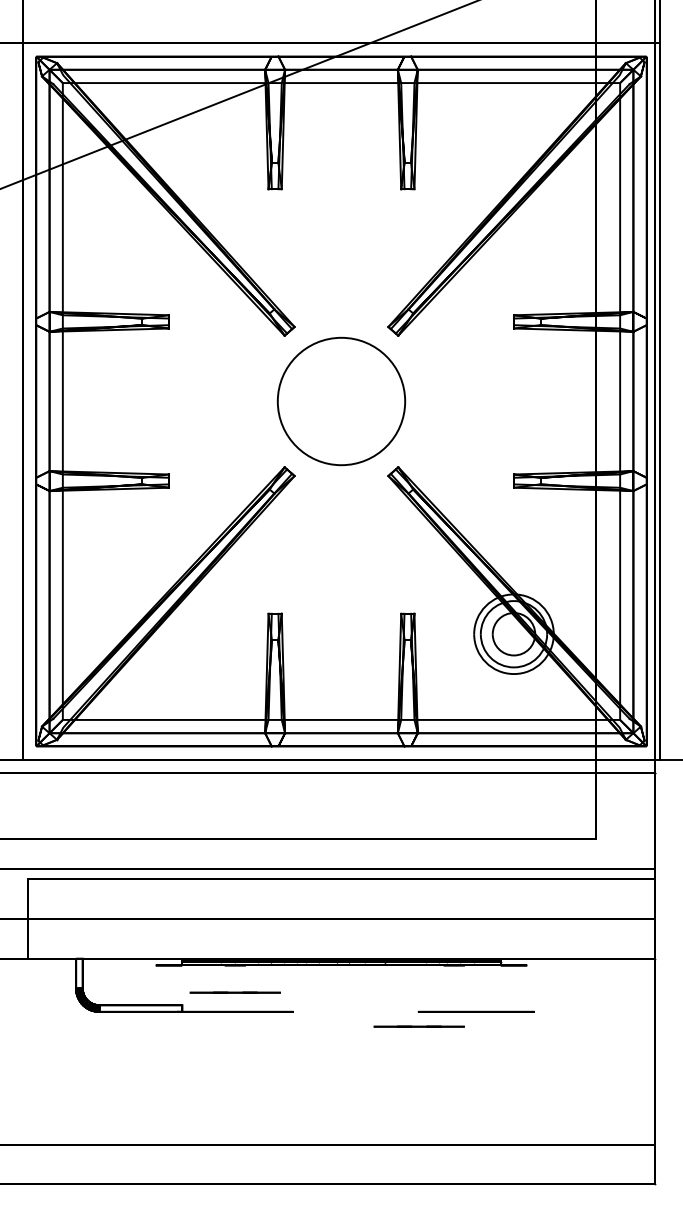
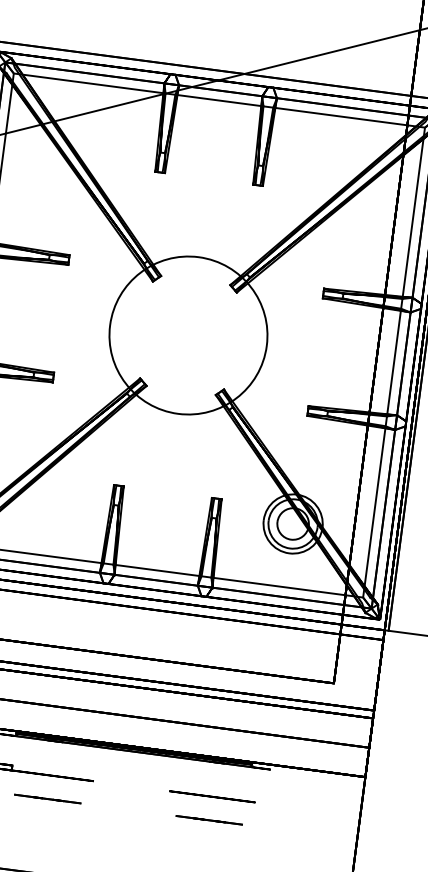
circle: (341, 401) -> (188, 335), size x1.67
line: (234, 992) -> (47, 798), moved
circle: (475, 1011) -> (211, 796), moved
line: (418, 1026) -> (208, 820), moved

